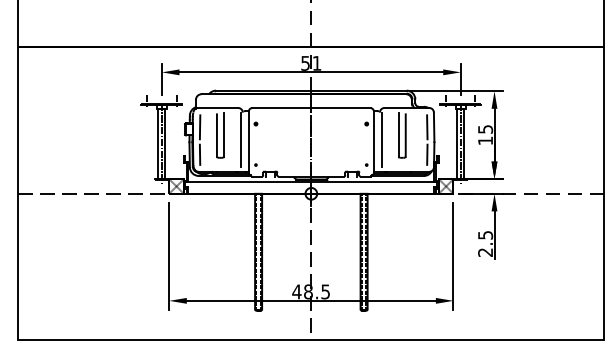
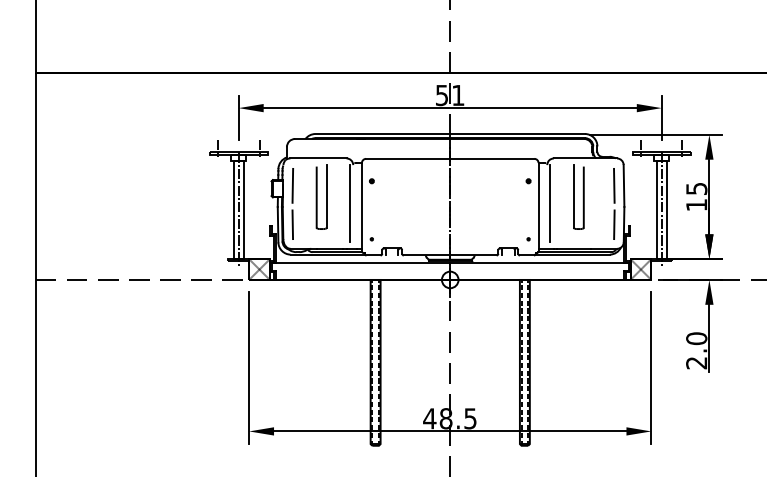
text: (485, 234) -> (696, 337), 2.5 -> 2.0

